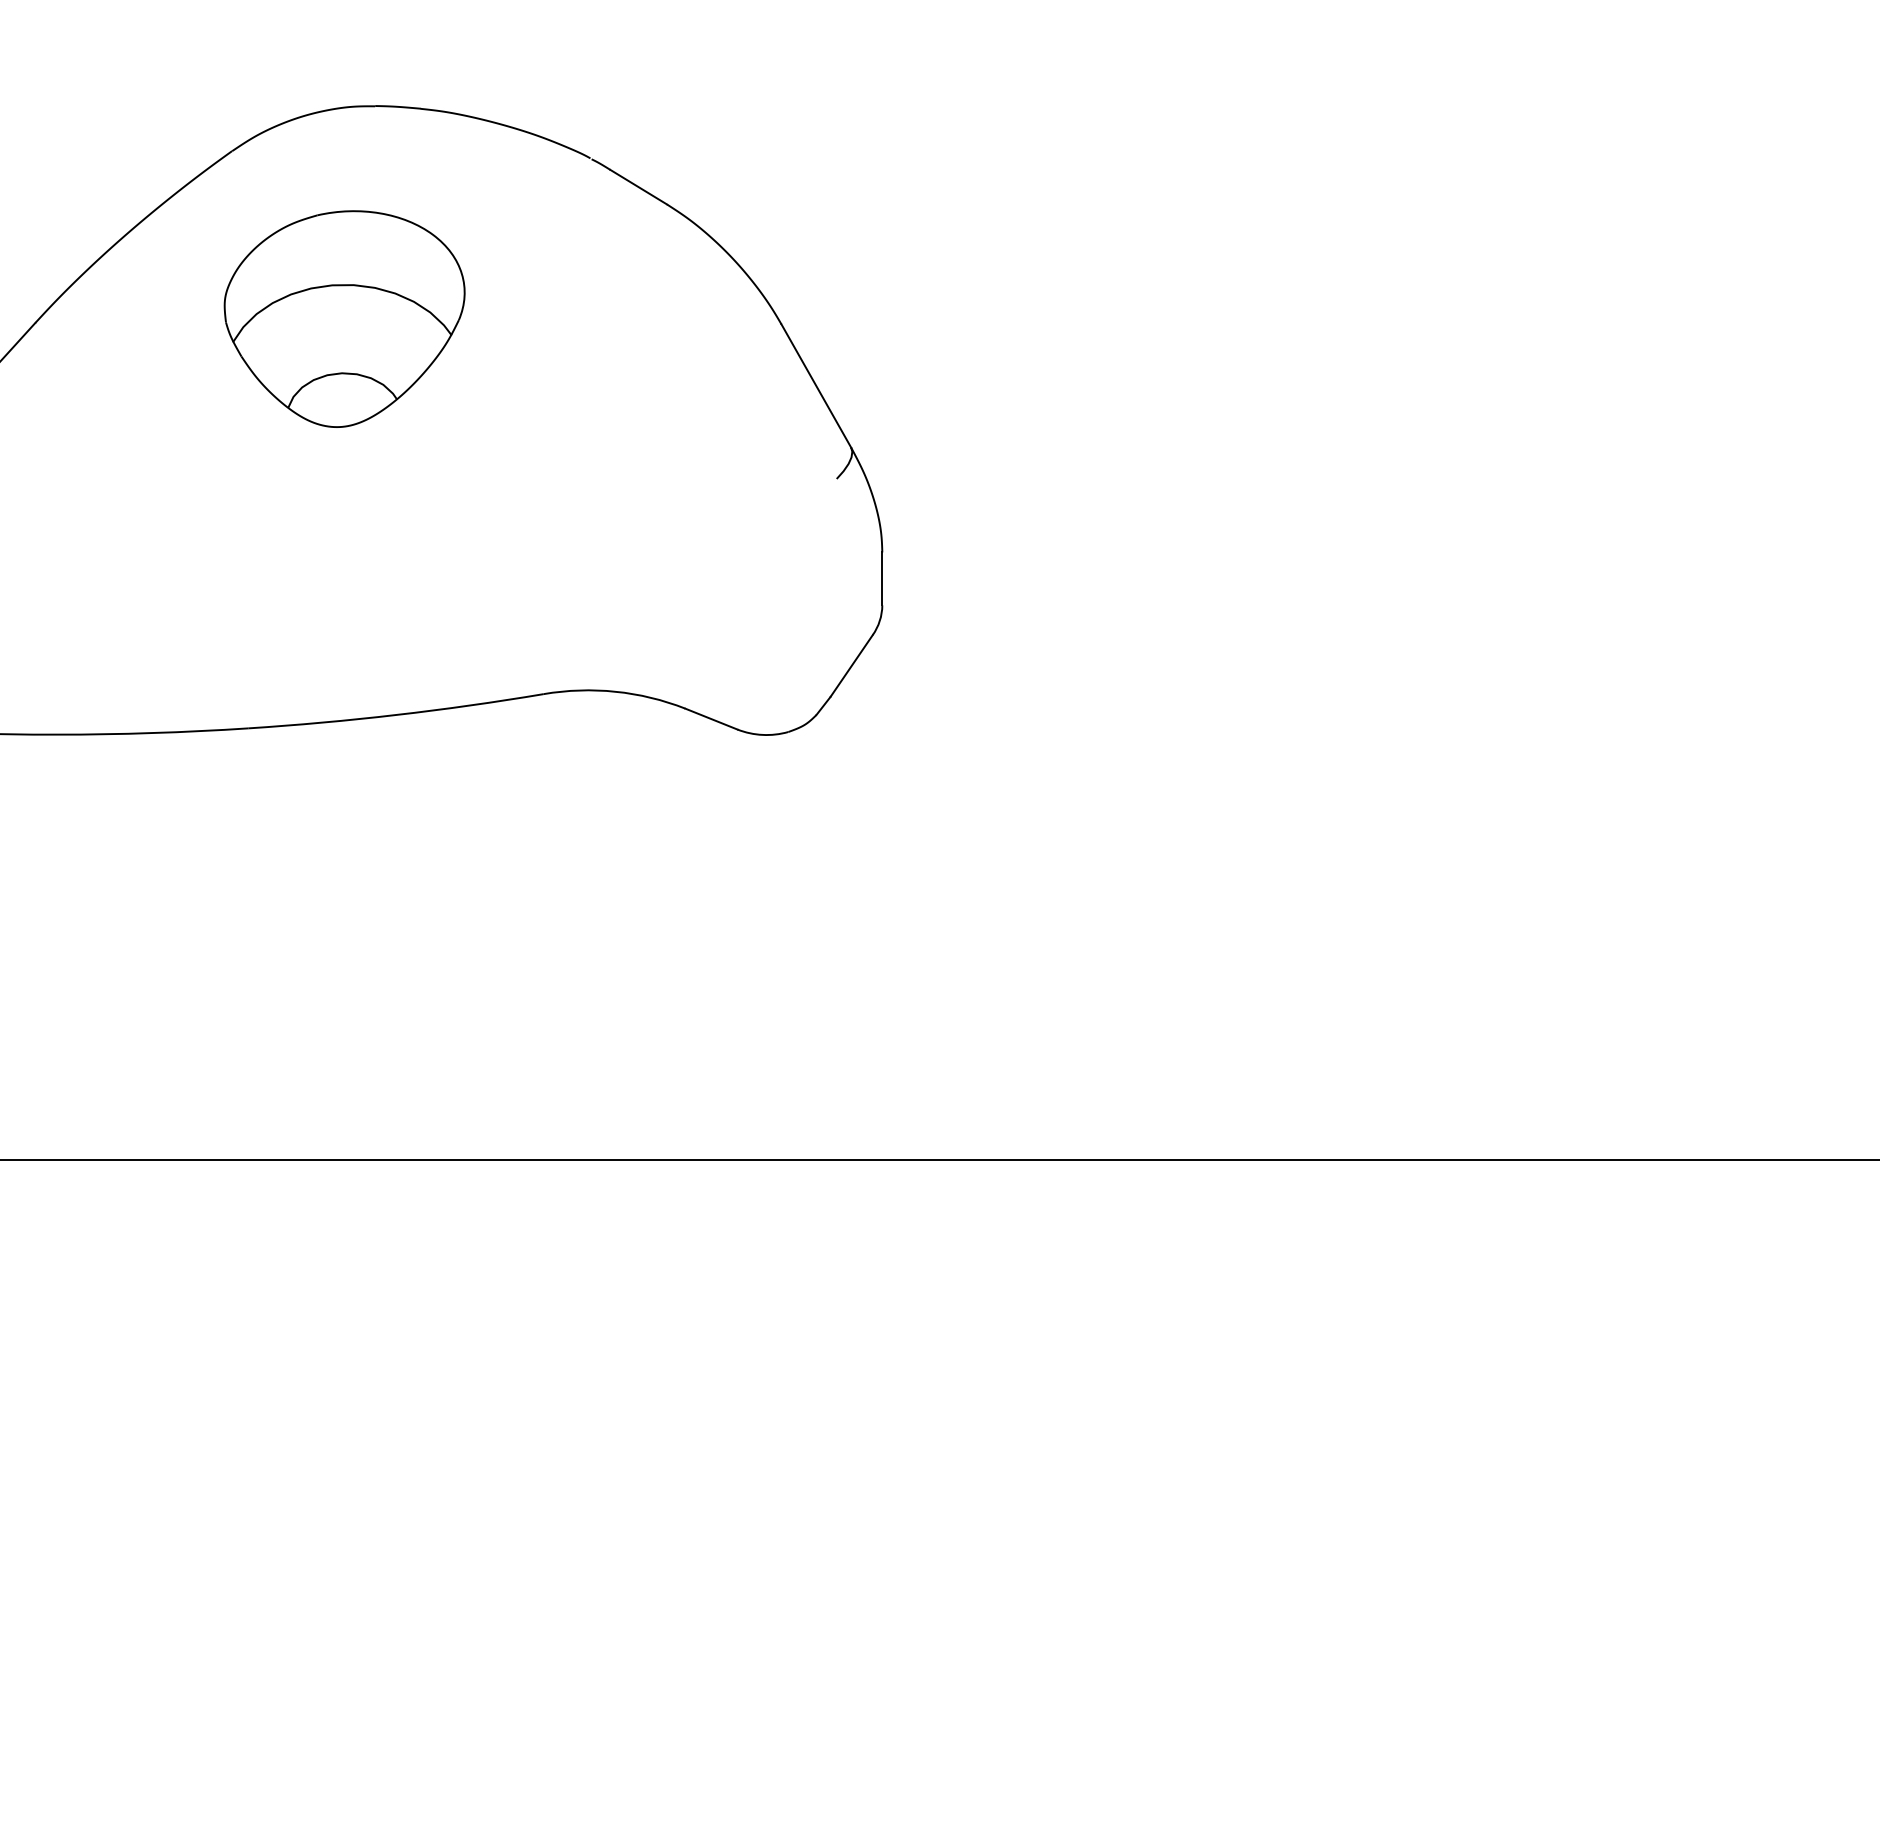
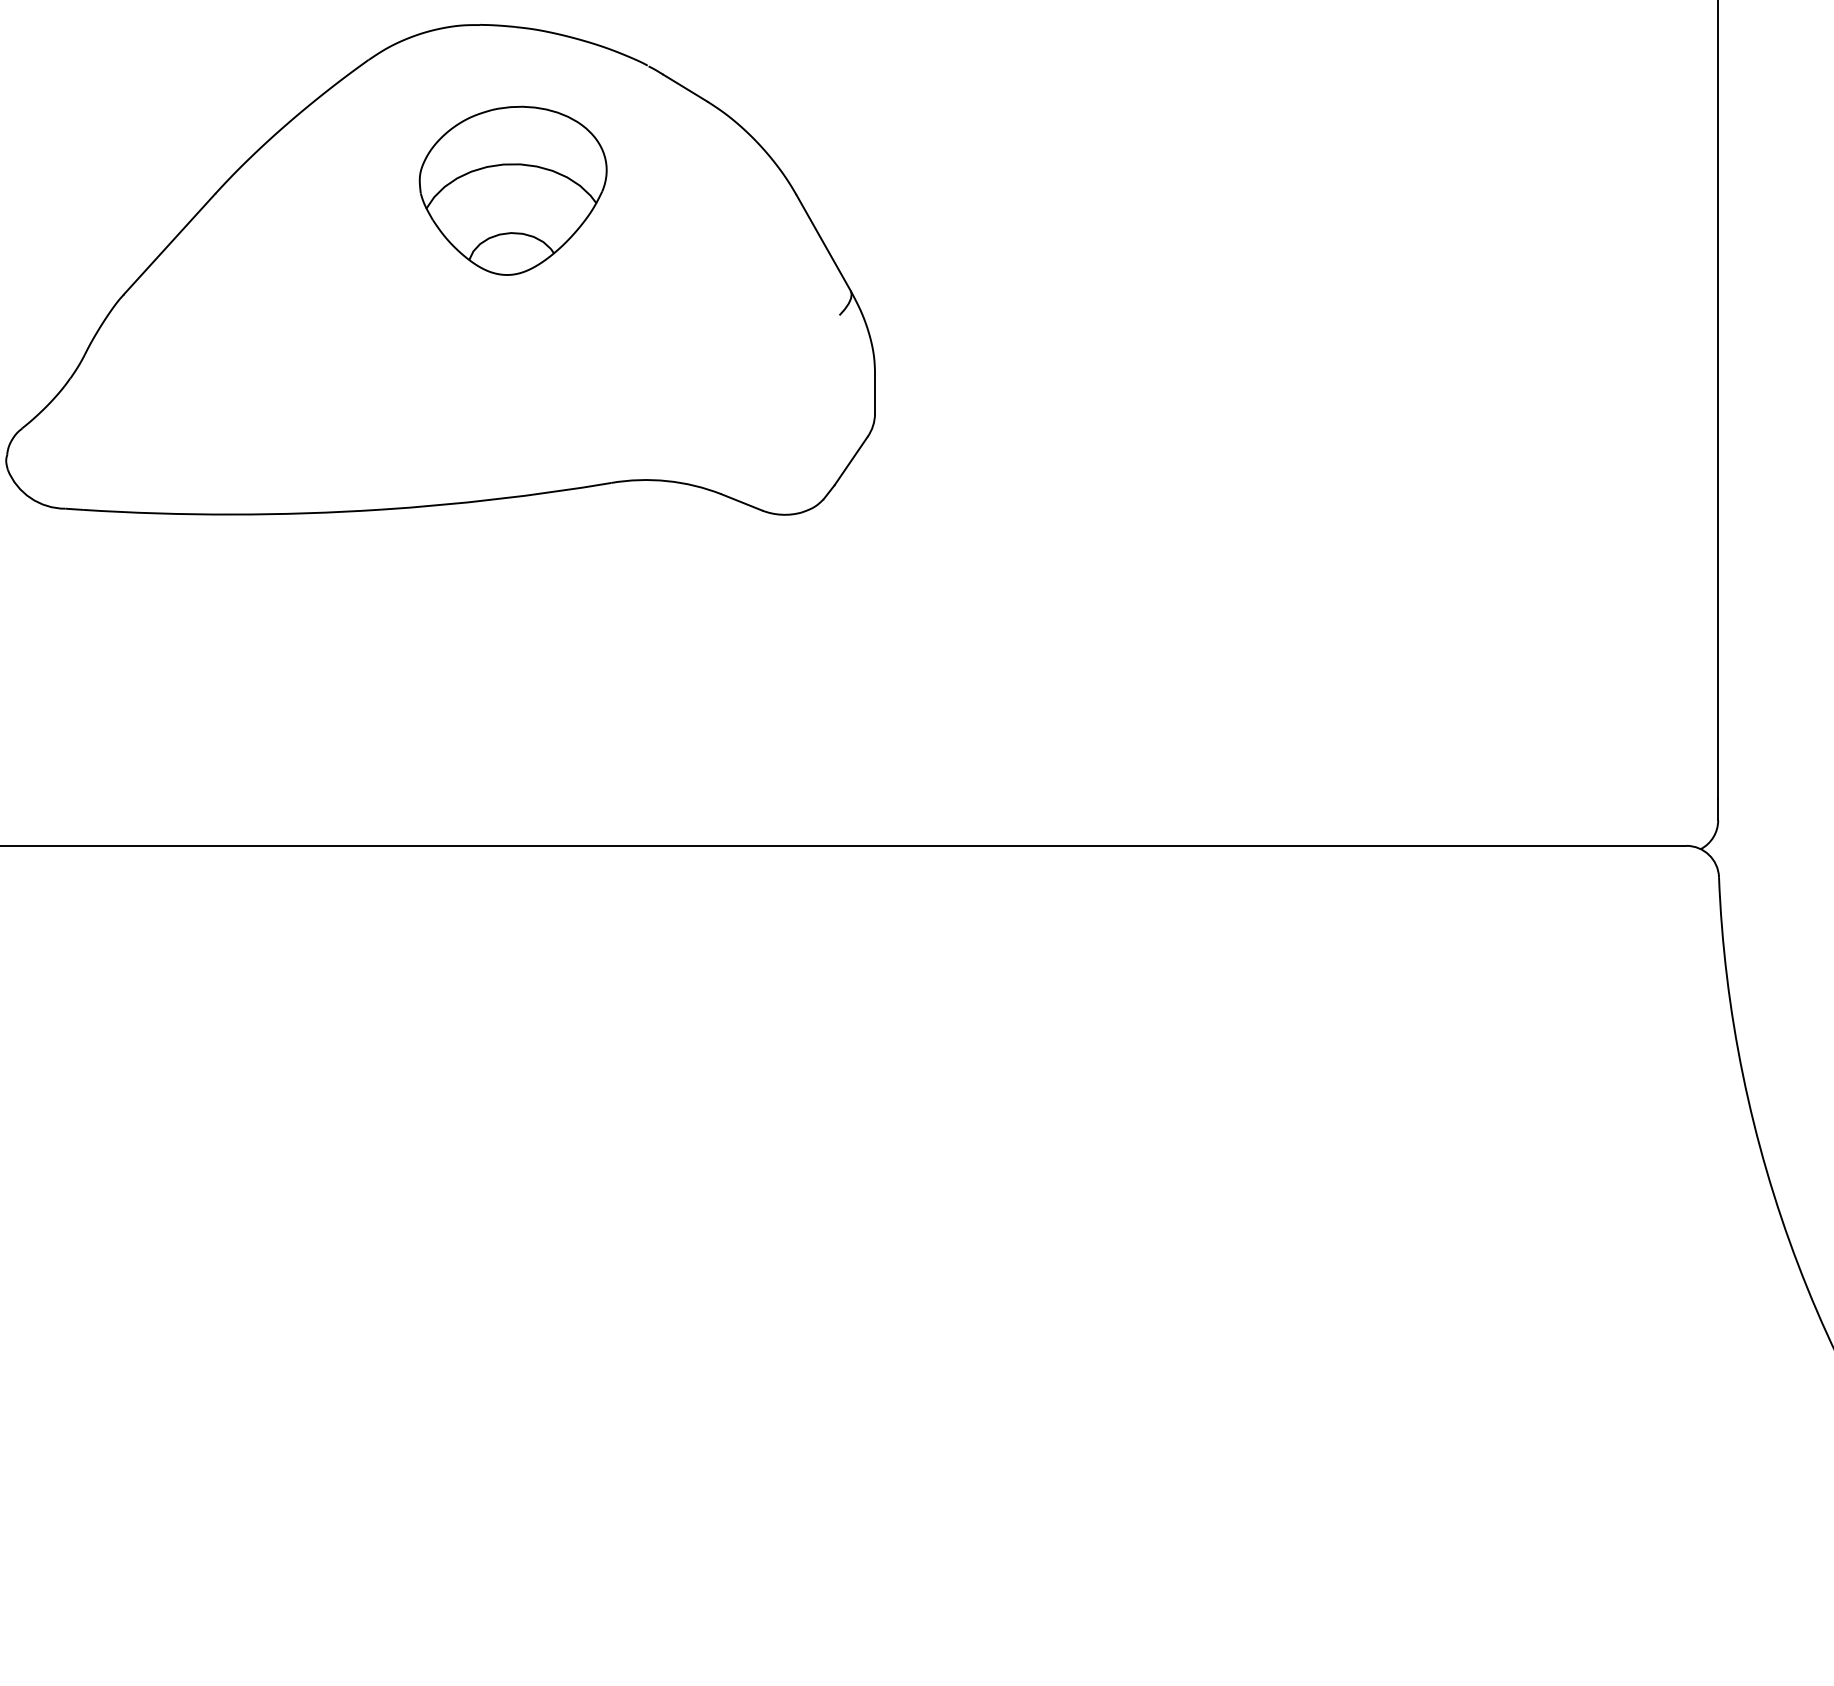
part: (343, 318) -> (512, 190), moved

